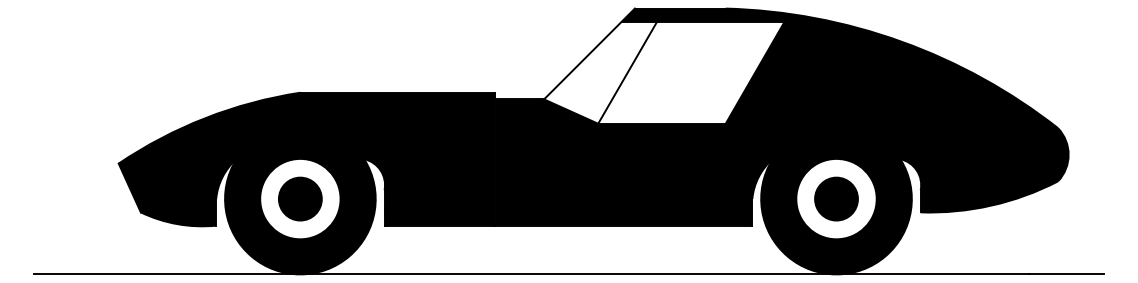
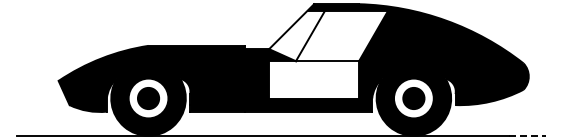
fill: (635, 160) -> (314, 79), removed
line: (1066, 273) -> (527, 135), solid -> dashed

